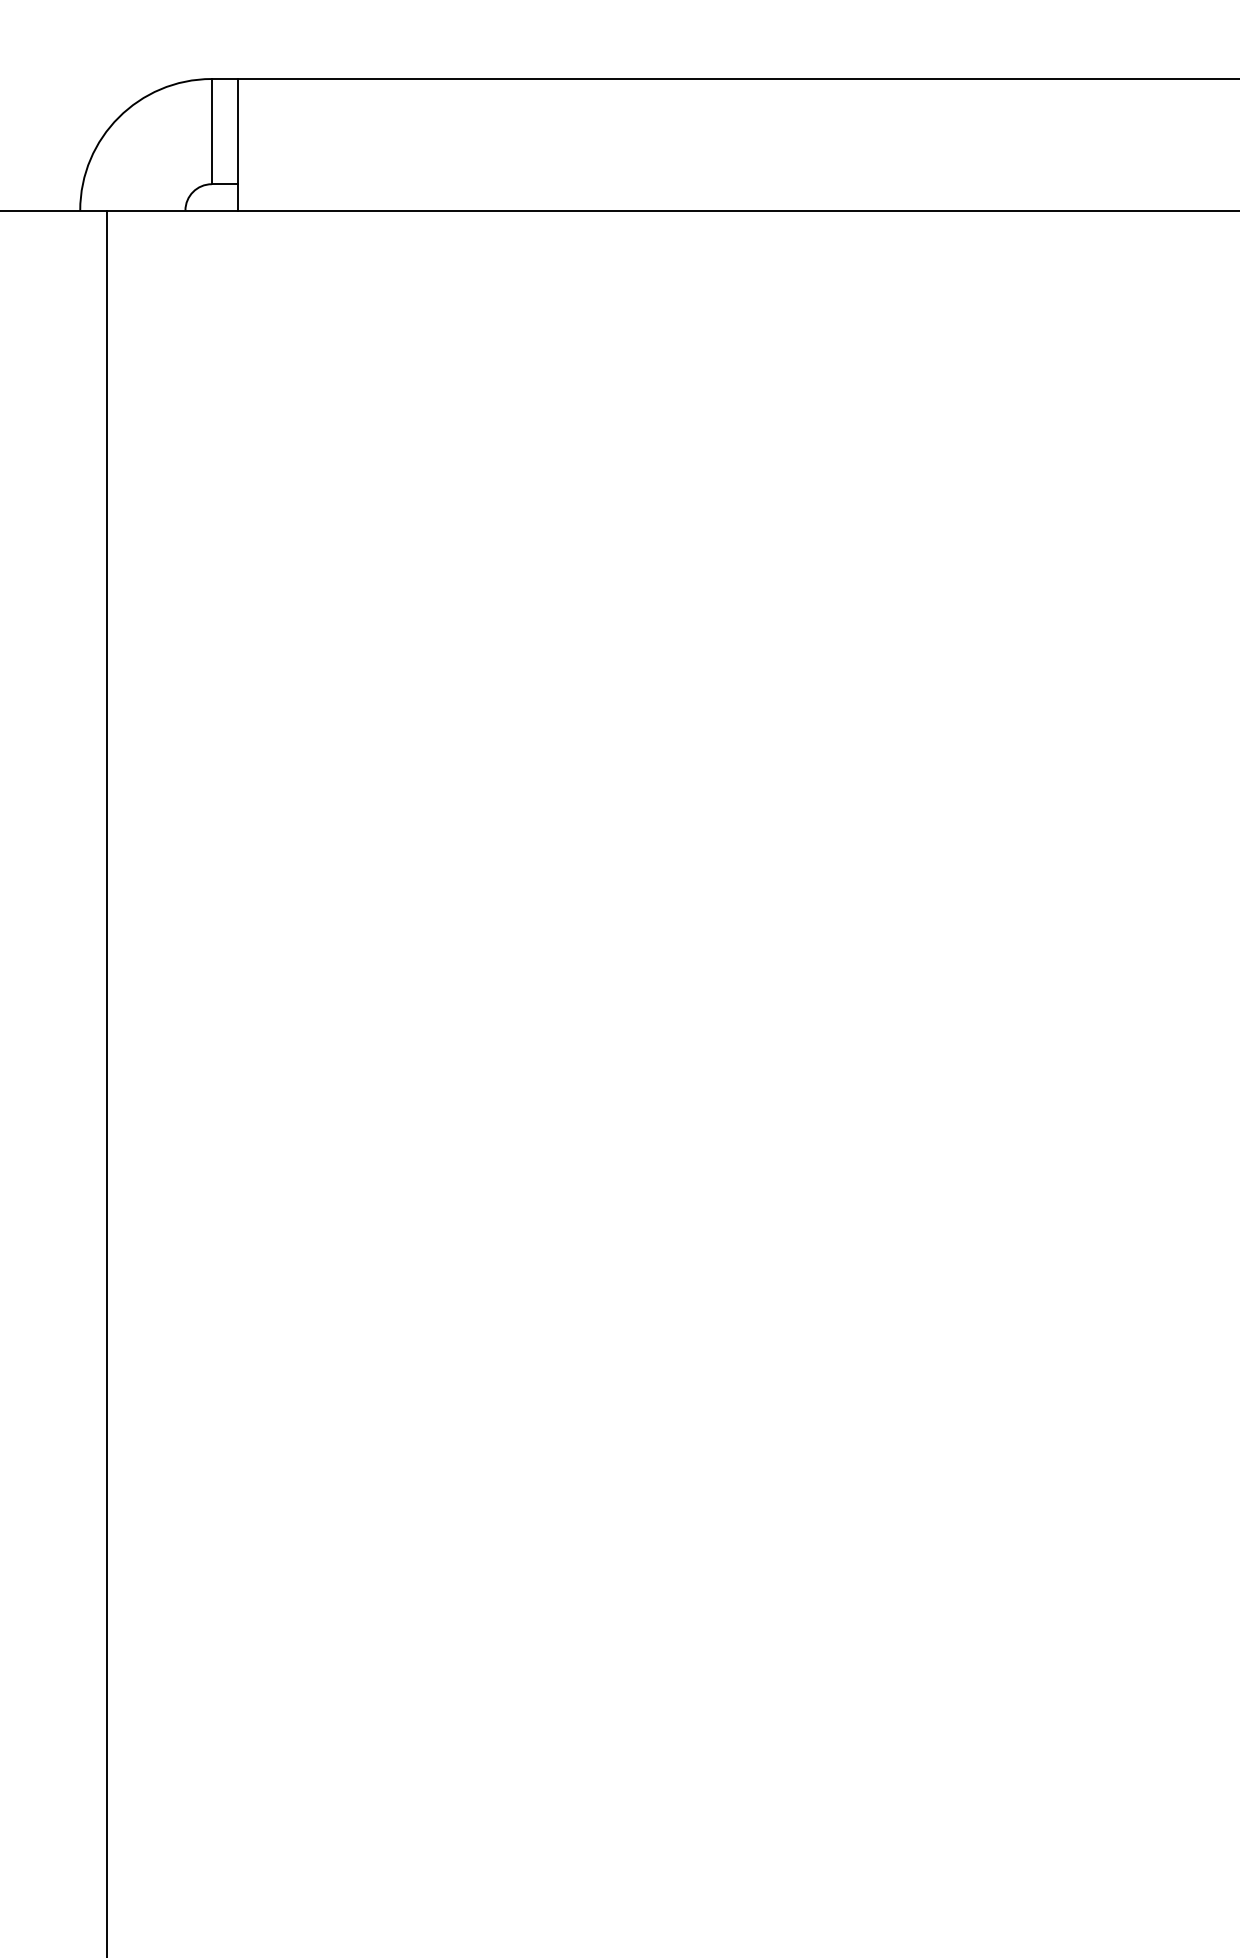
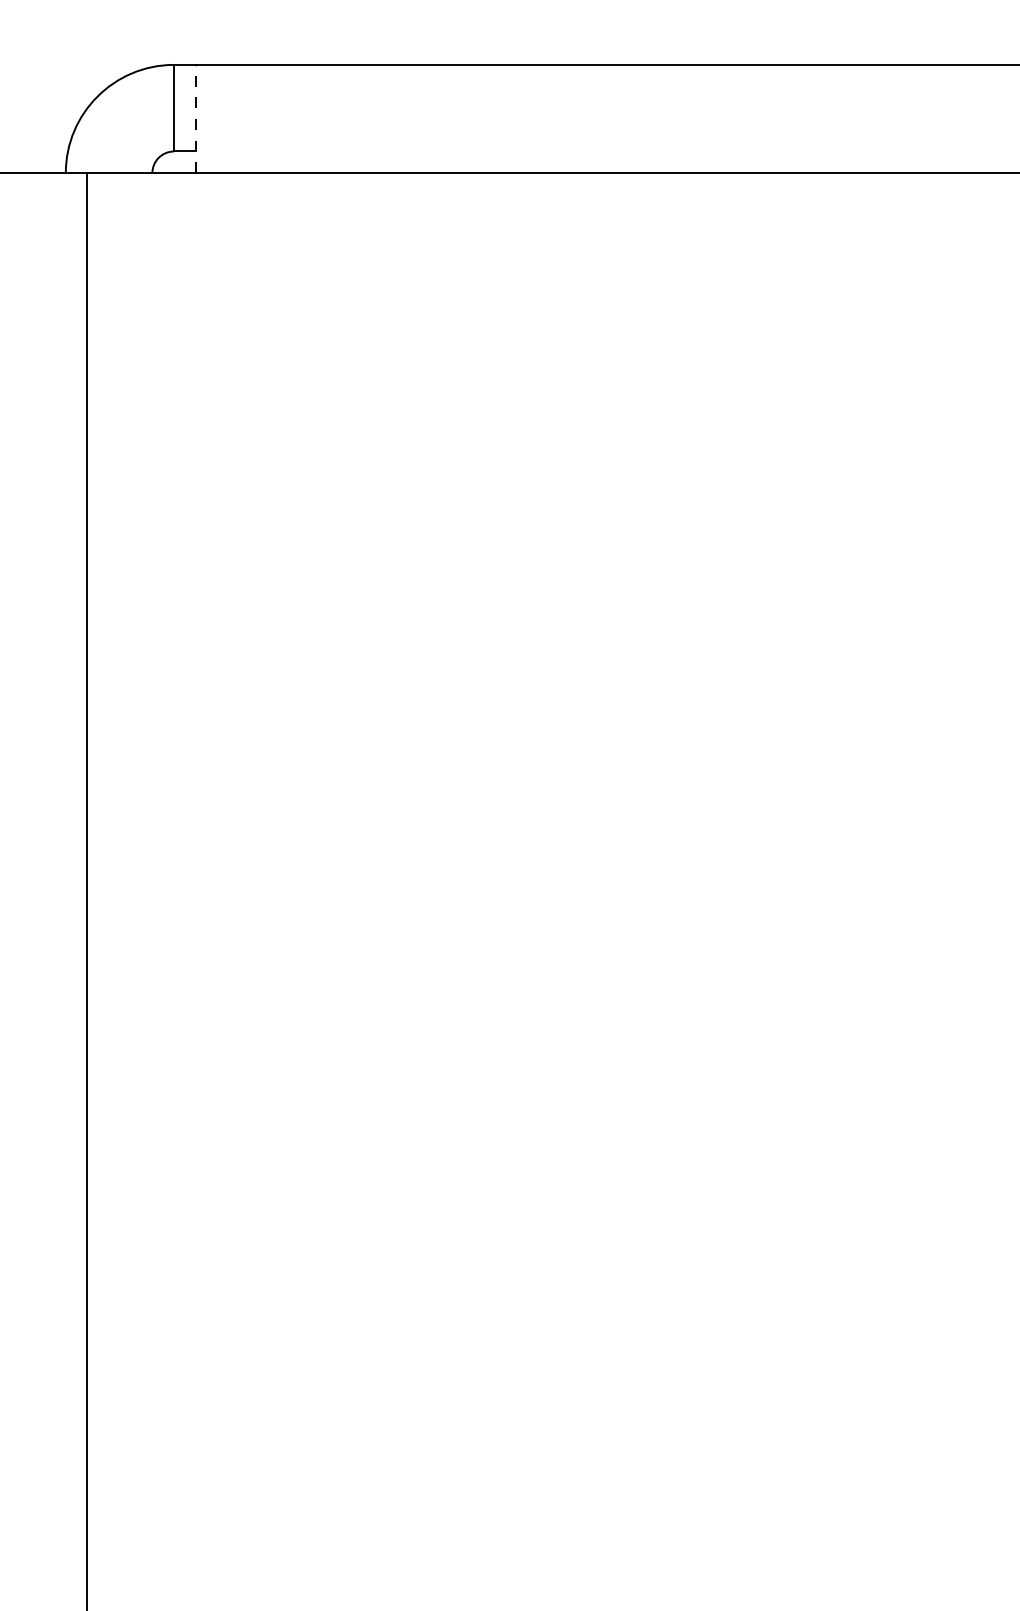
line: (238, 144) -> (196, 118), solid -> dashed

